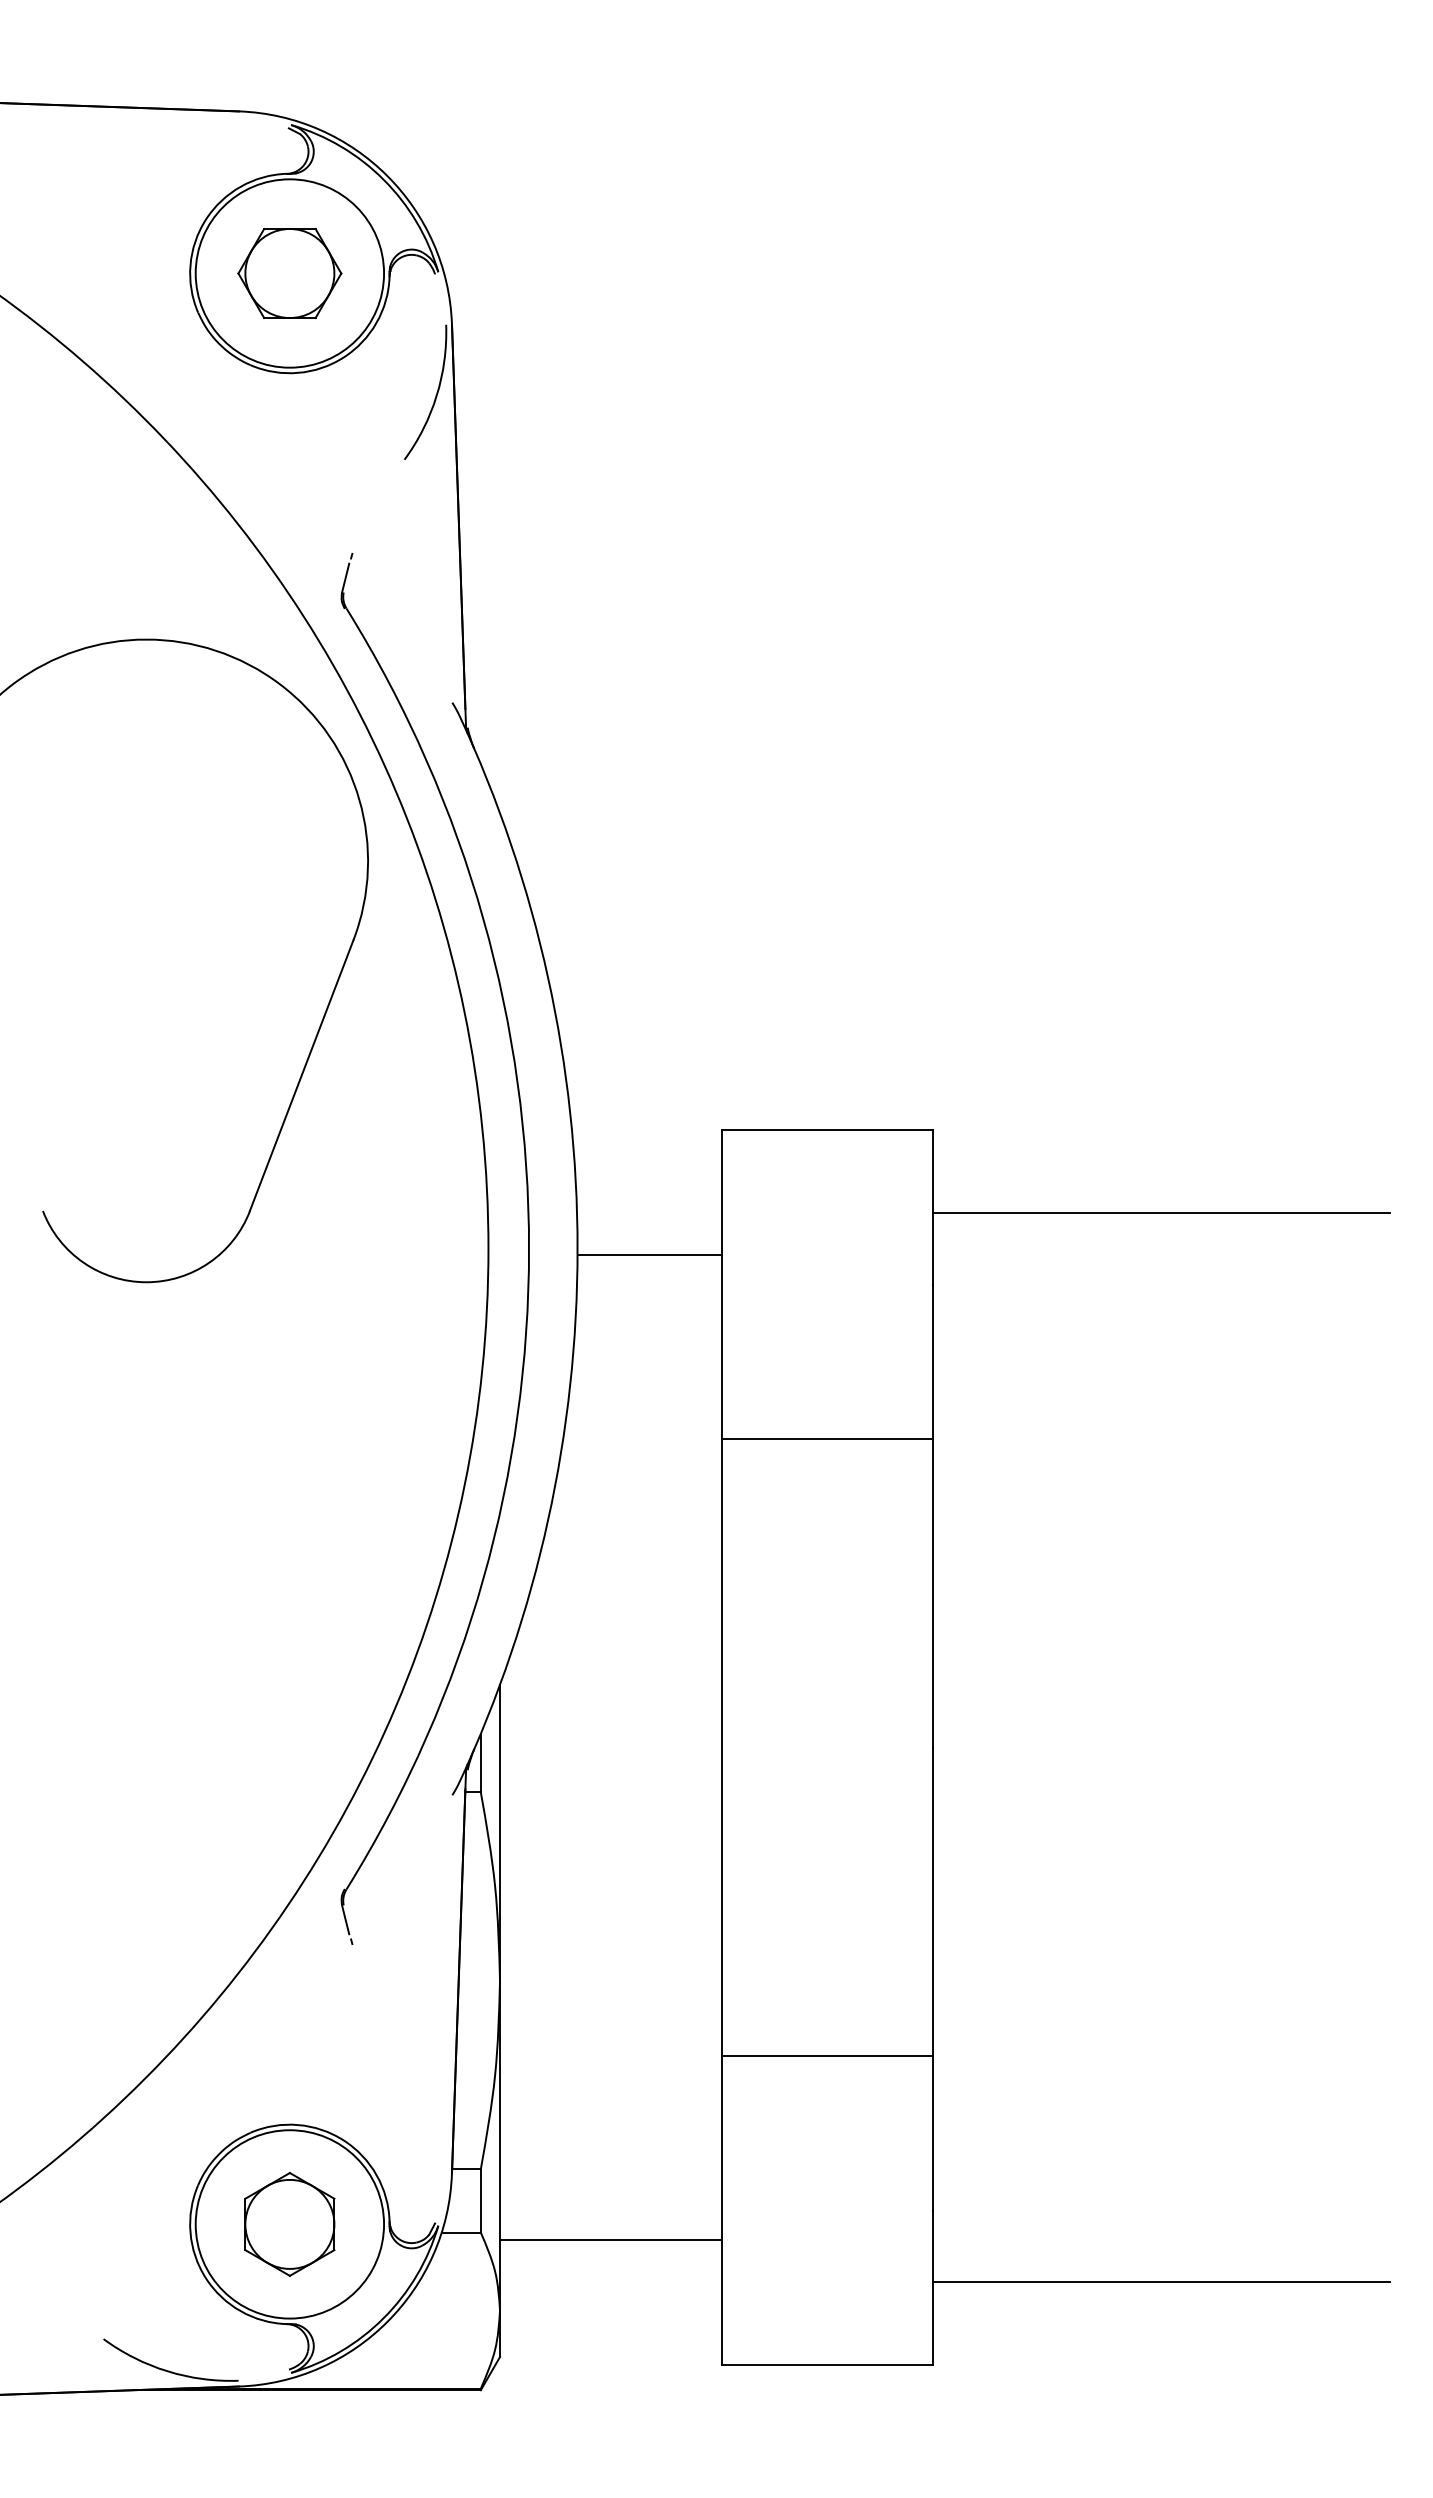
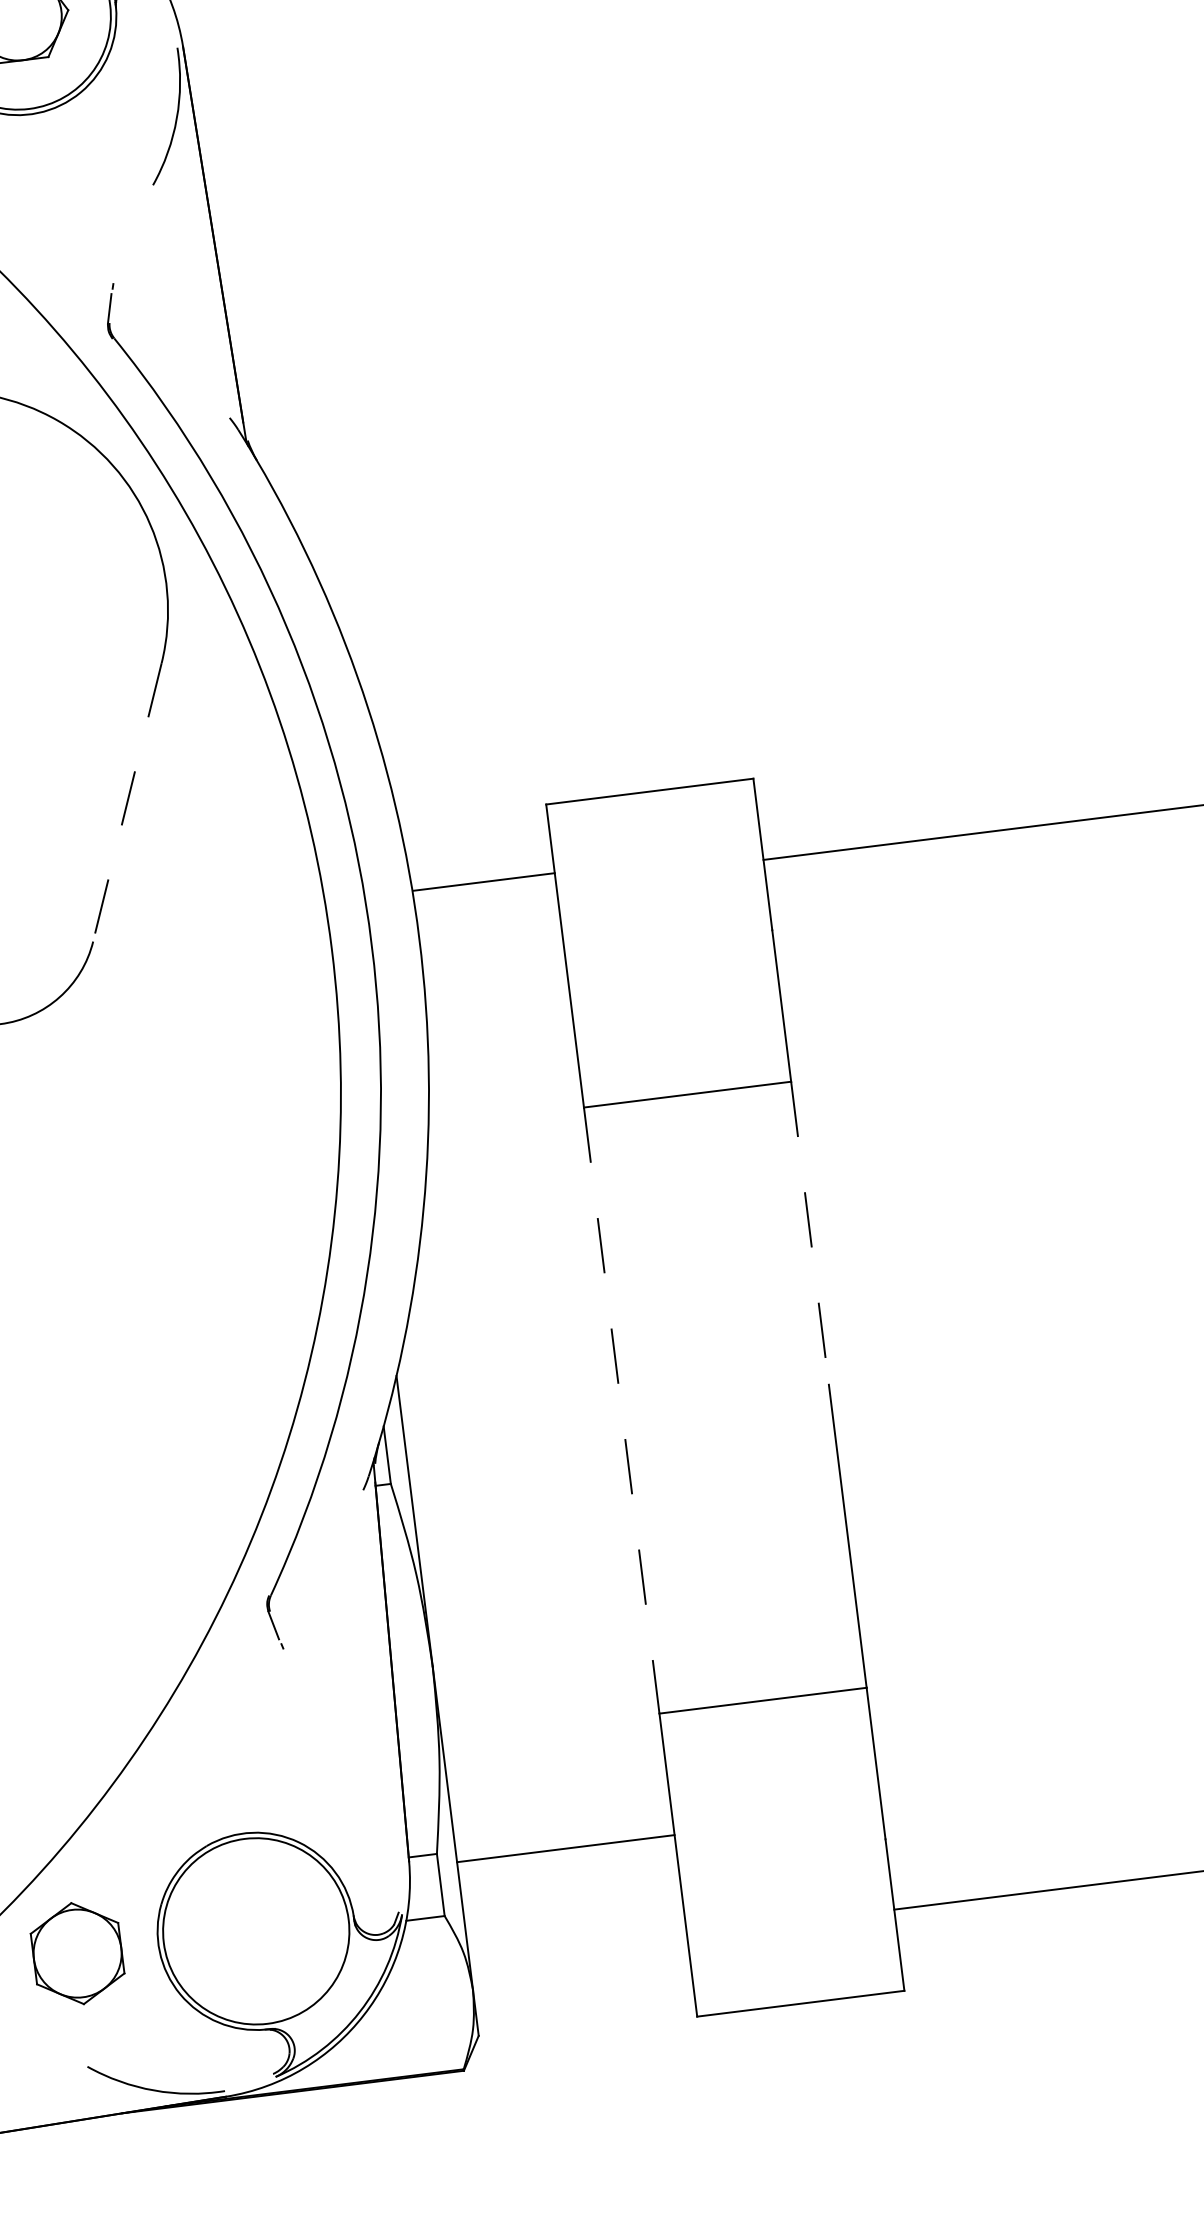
line: (301, 1075) -> (127, 802), solid -> dashed
line: (649, 1255) -> (484, 882), moved
line: (932, 1593) -> (809, 1233), solid -> dashed
line: (721, 1747) -> (621, 1410), solid -> dashed
part: (289, 2224) -> (77, 1953), moved
line: (610, 2240) -> (565, 1849), moved

